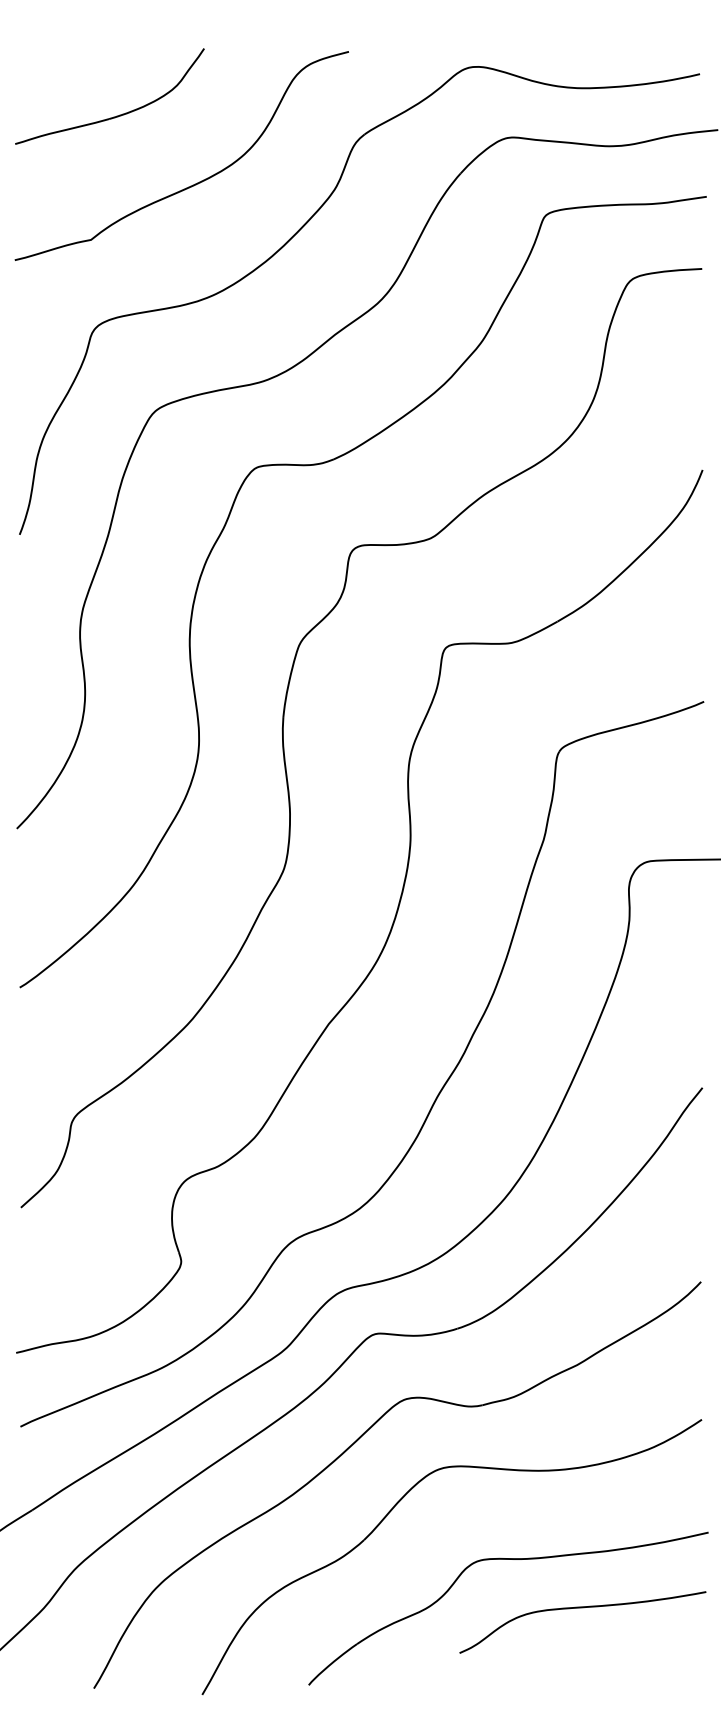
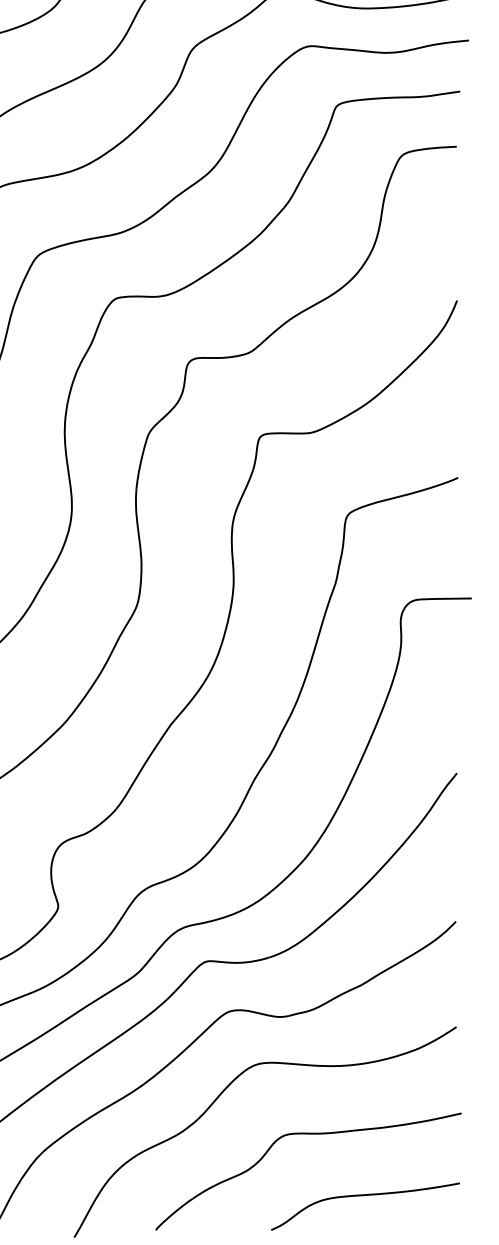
curve: (582, 1608) -> (365, 1195), moved

